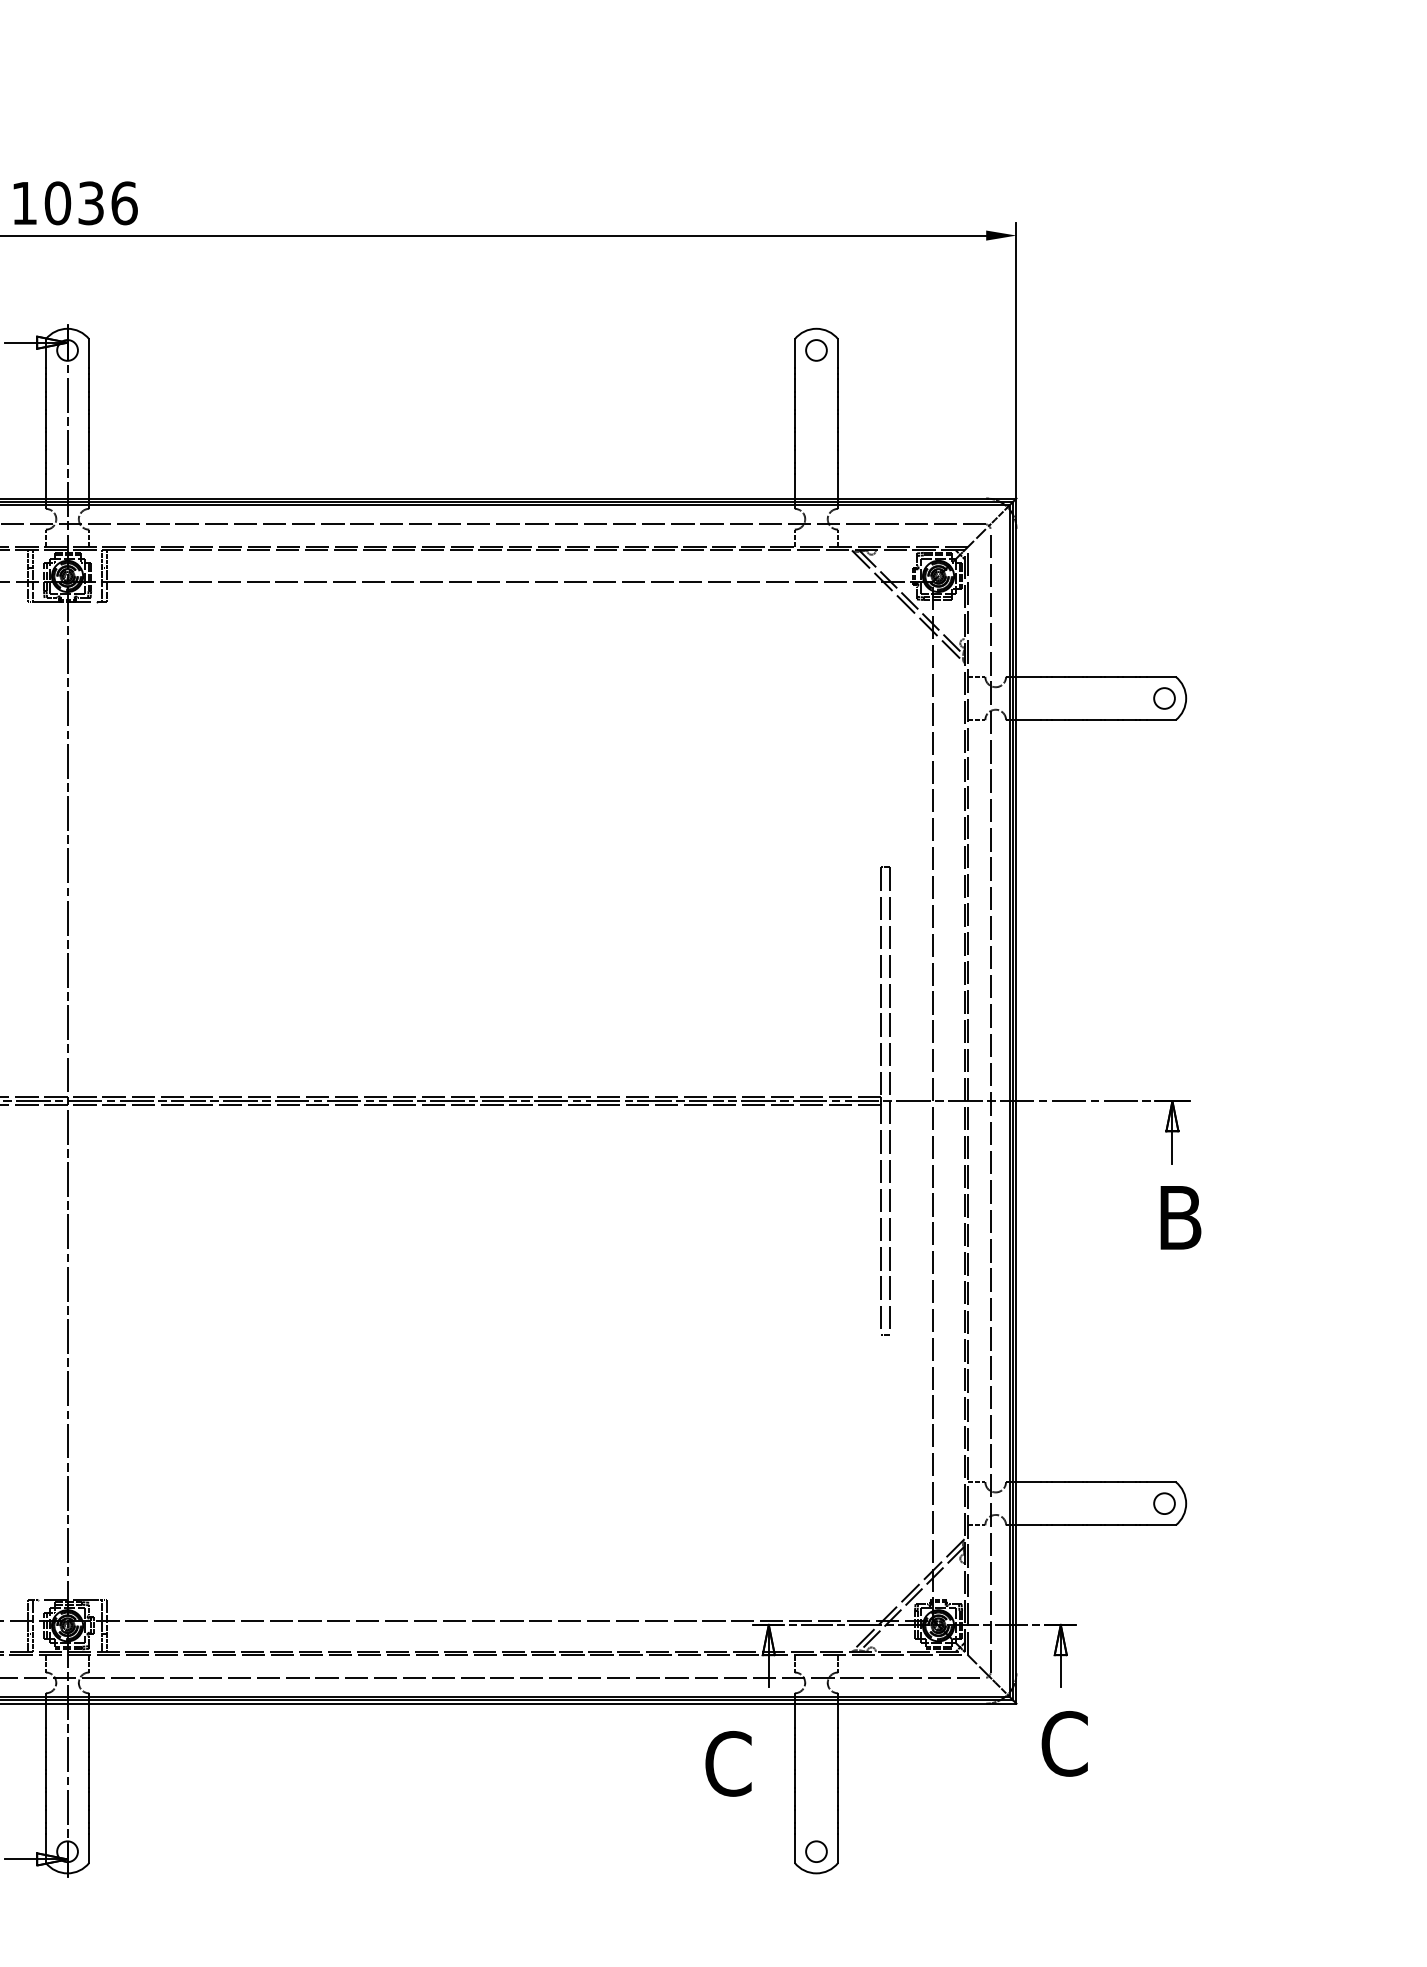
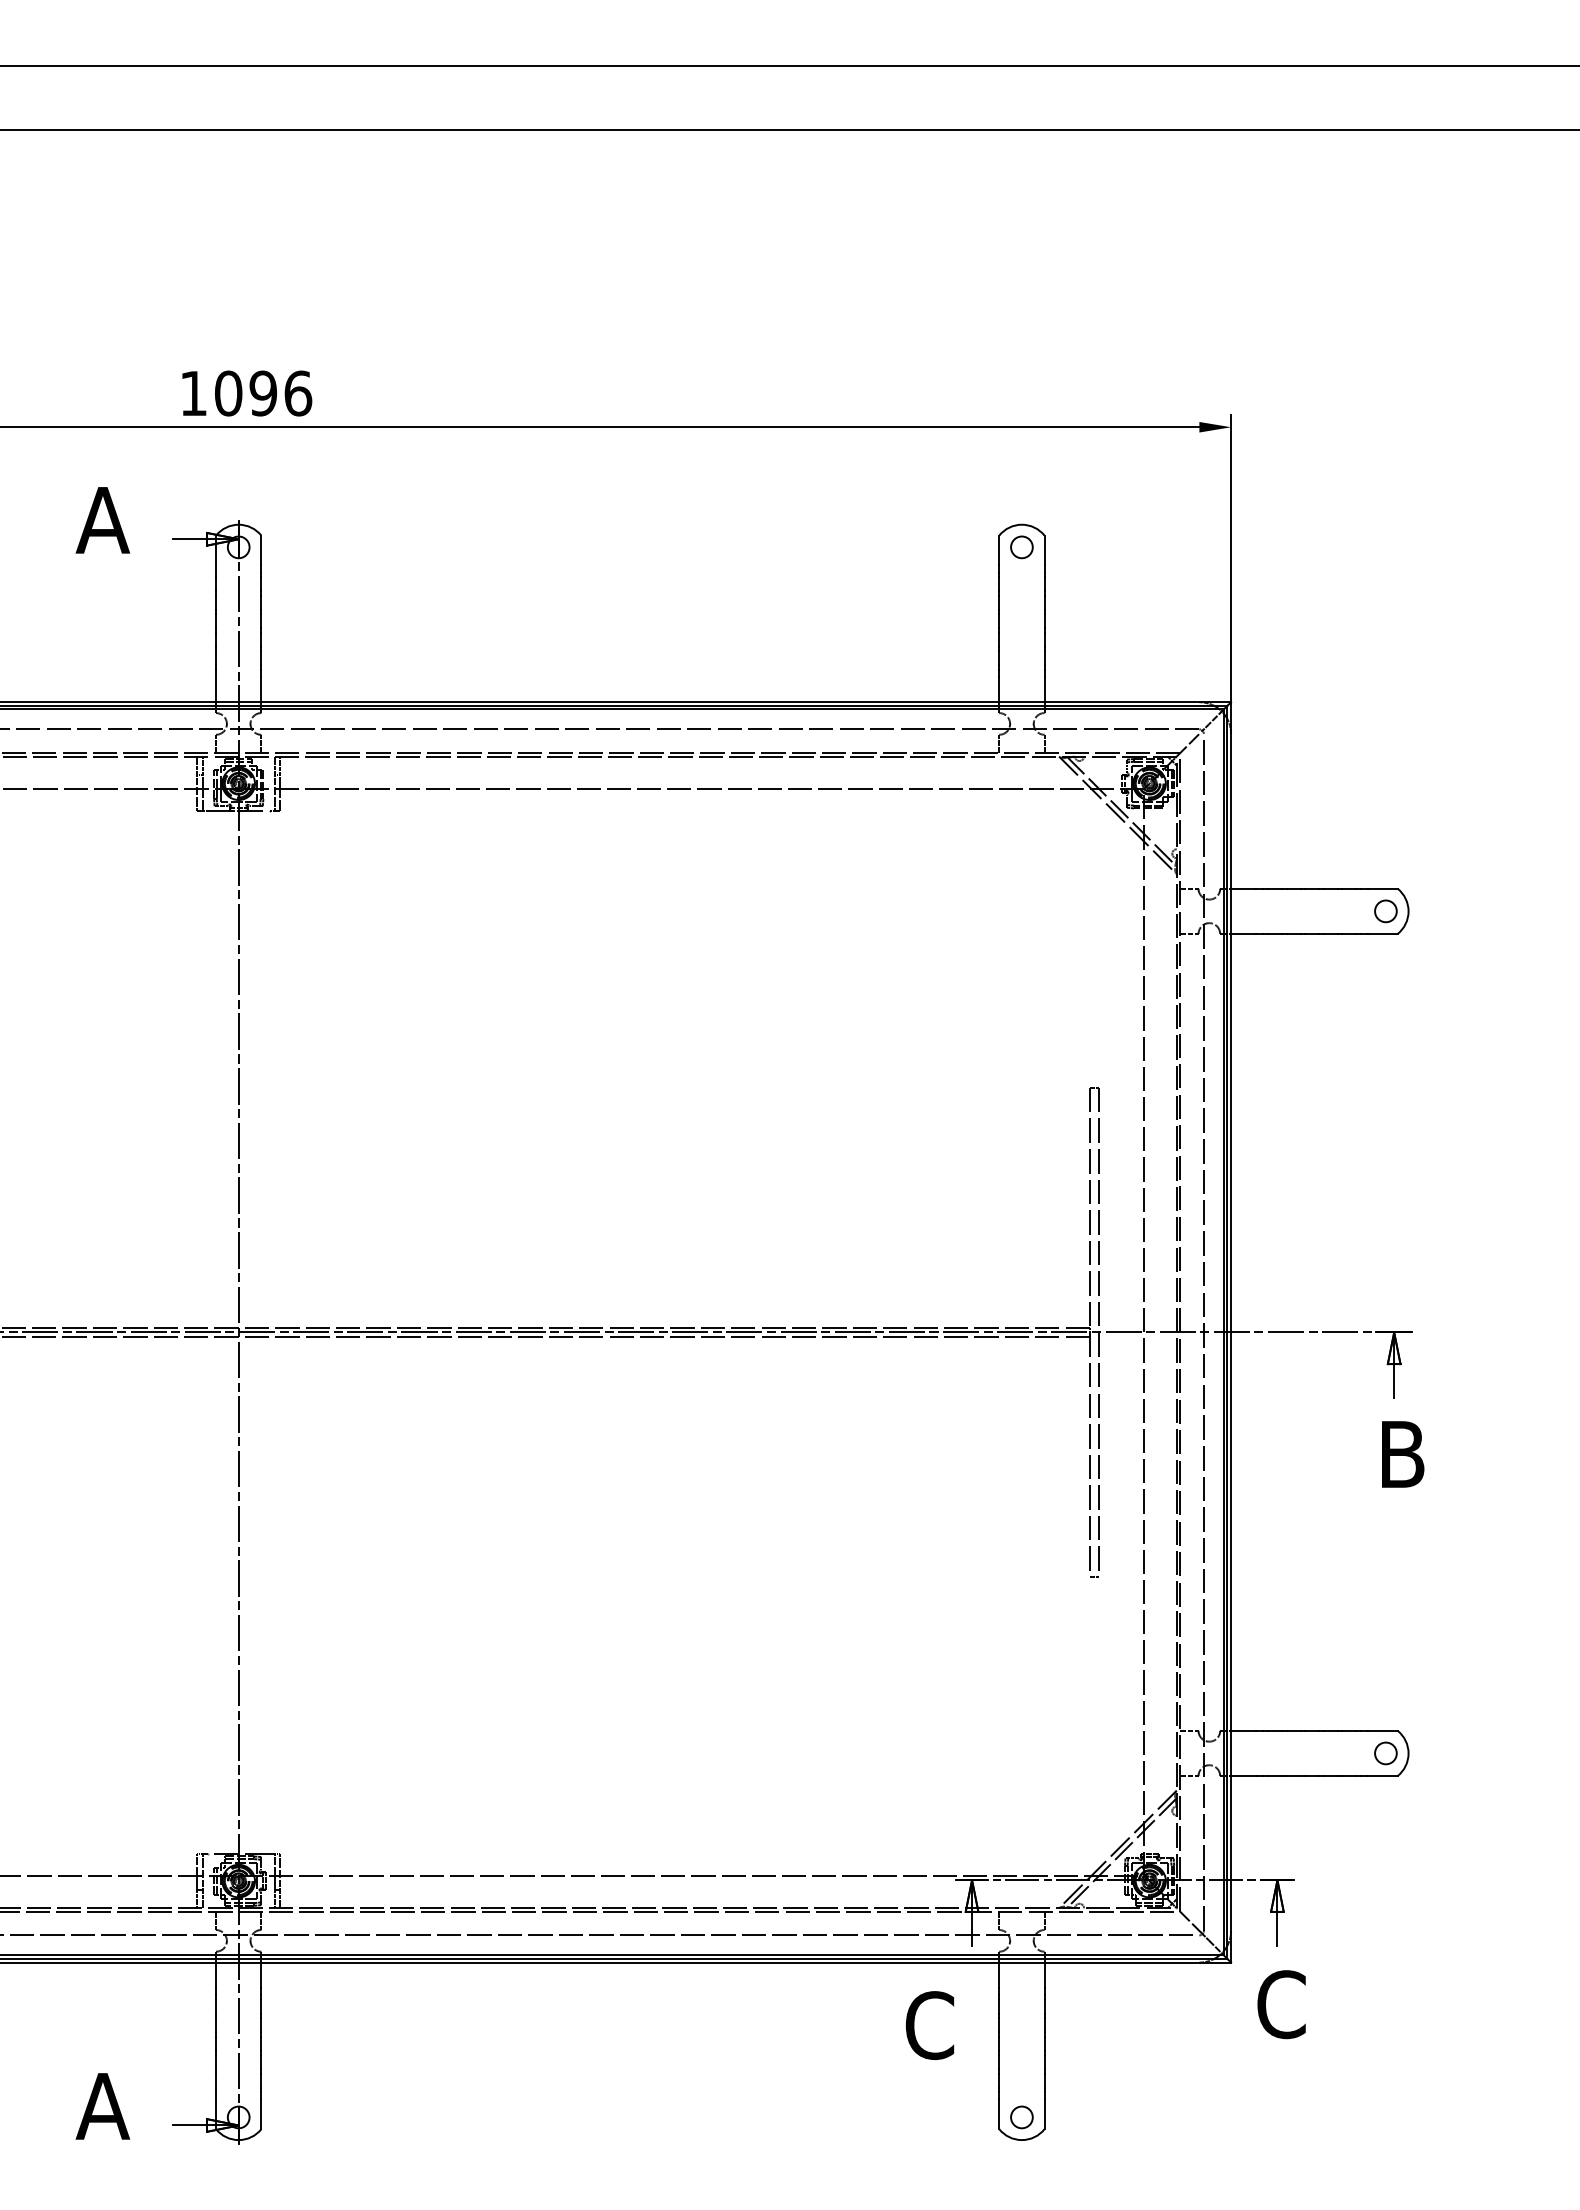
text: (91, 203) -> (263, 393), 1036 -> 1096

